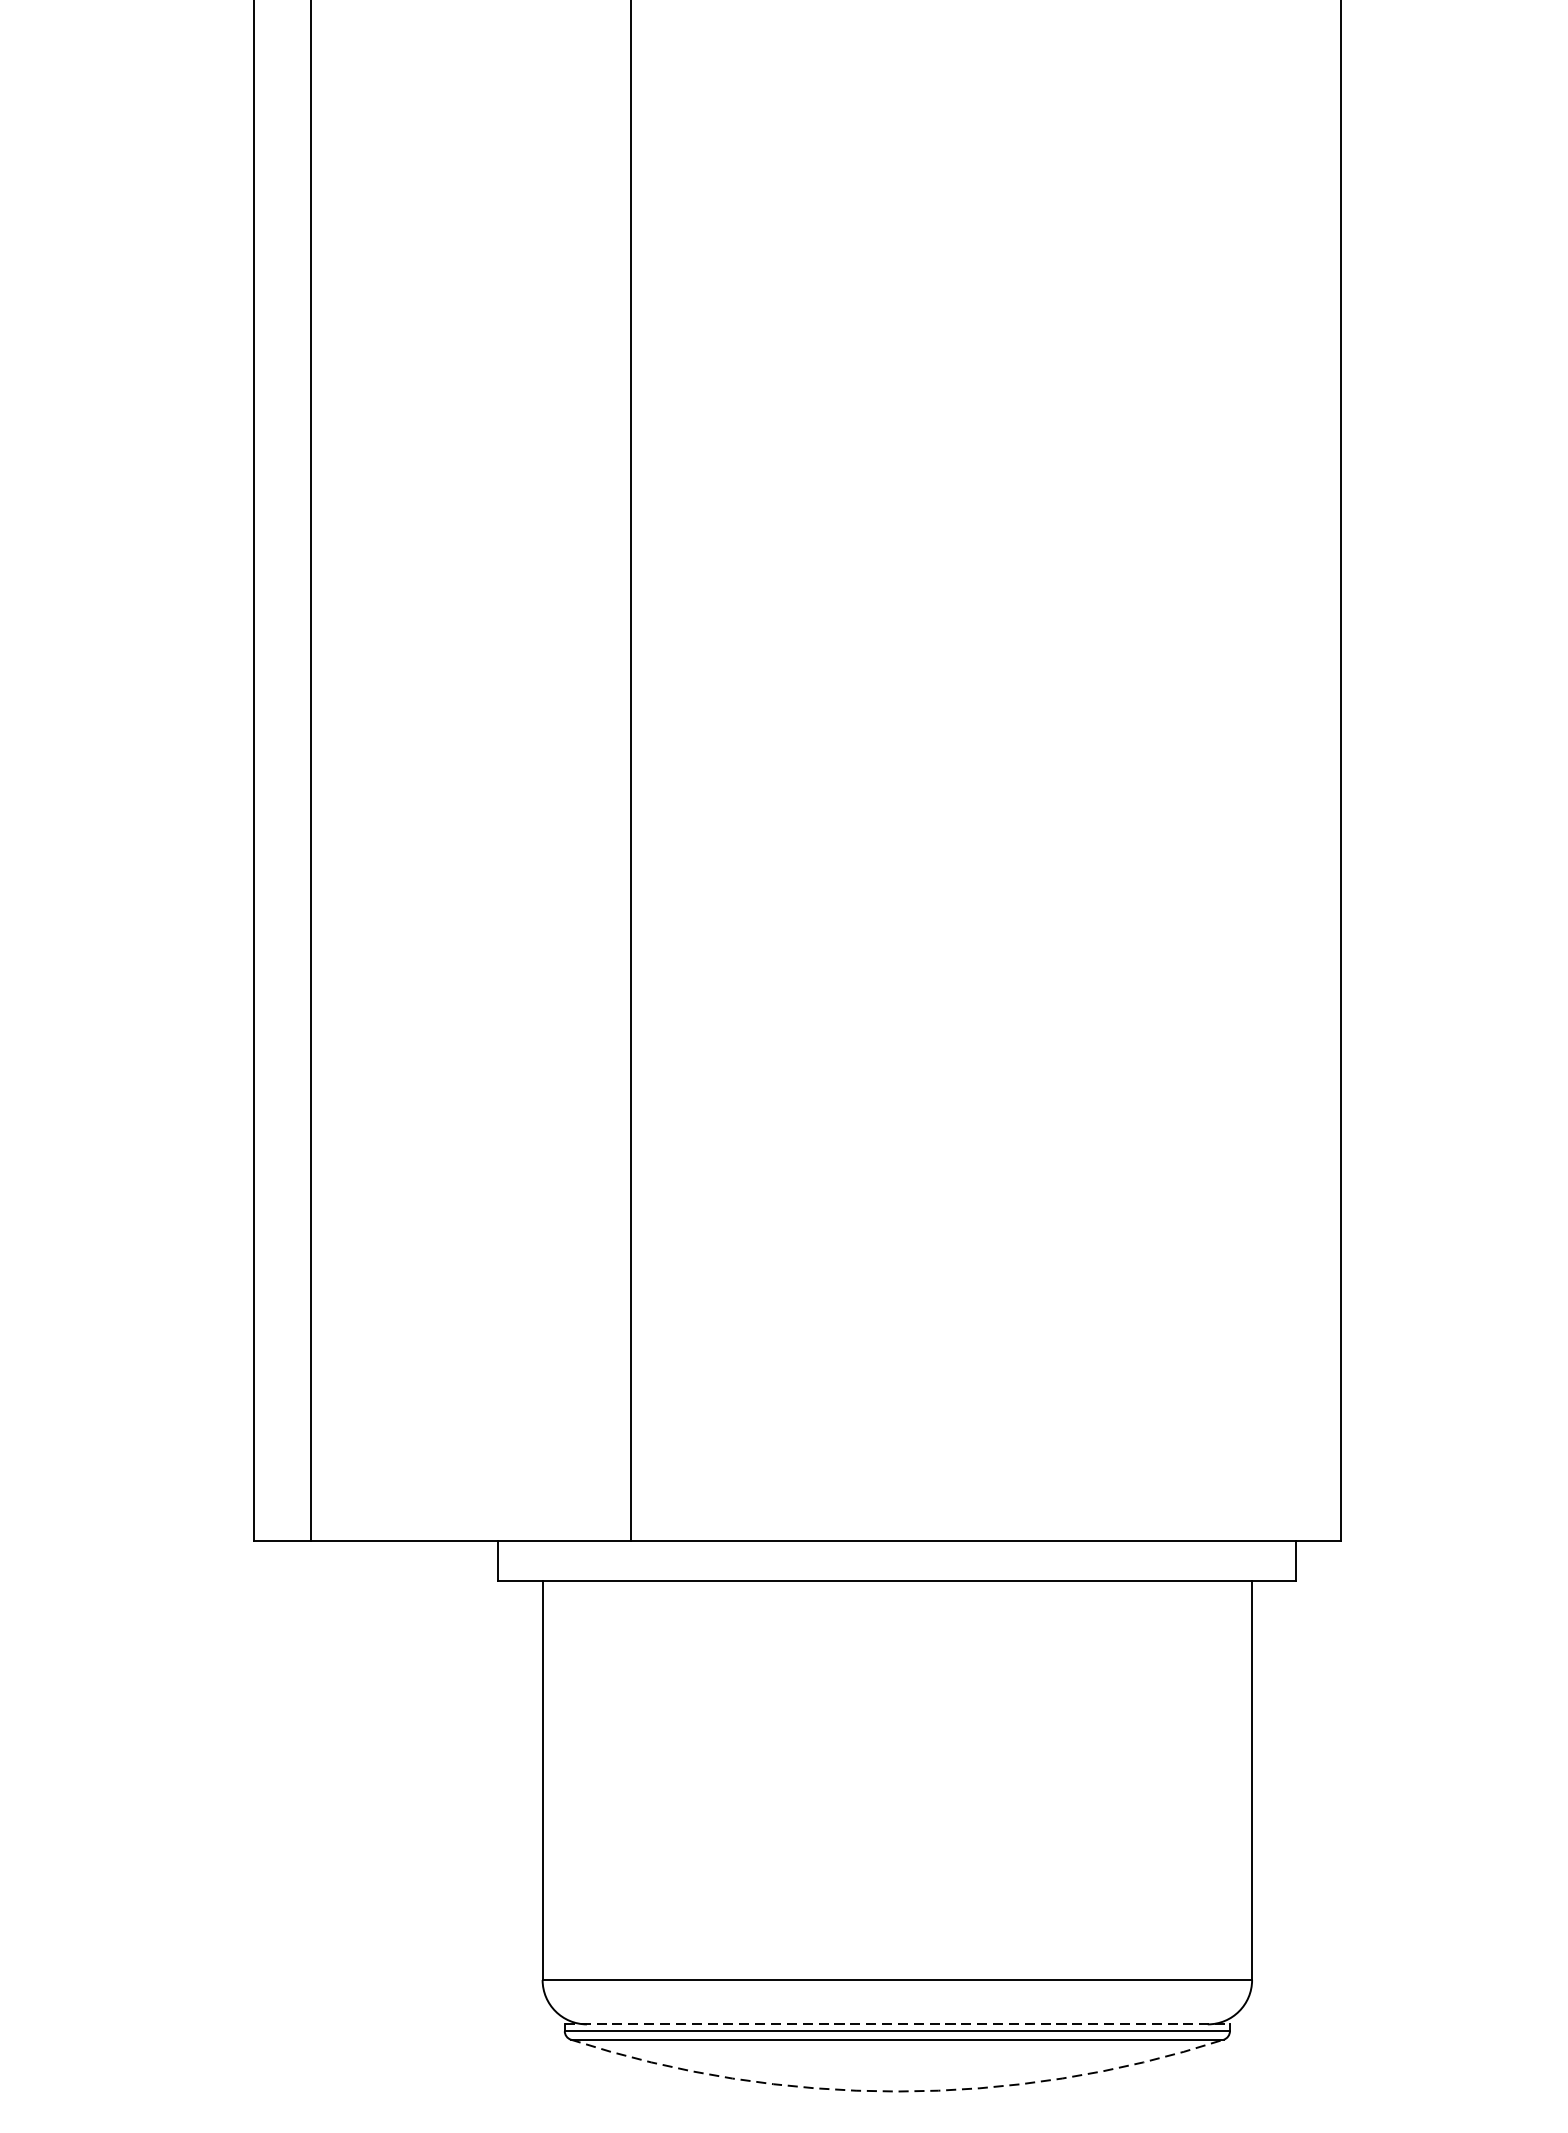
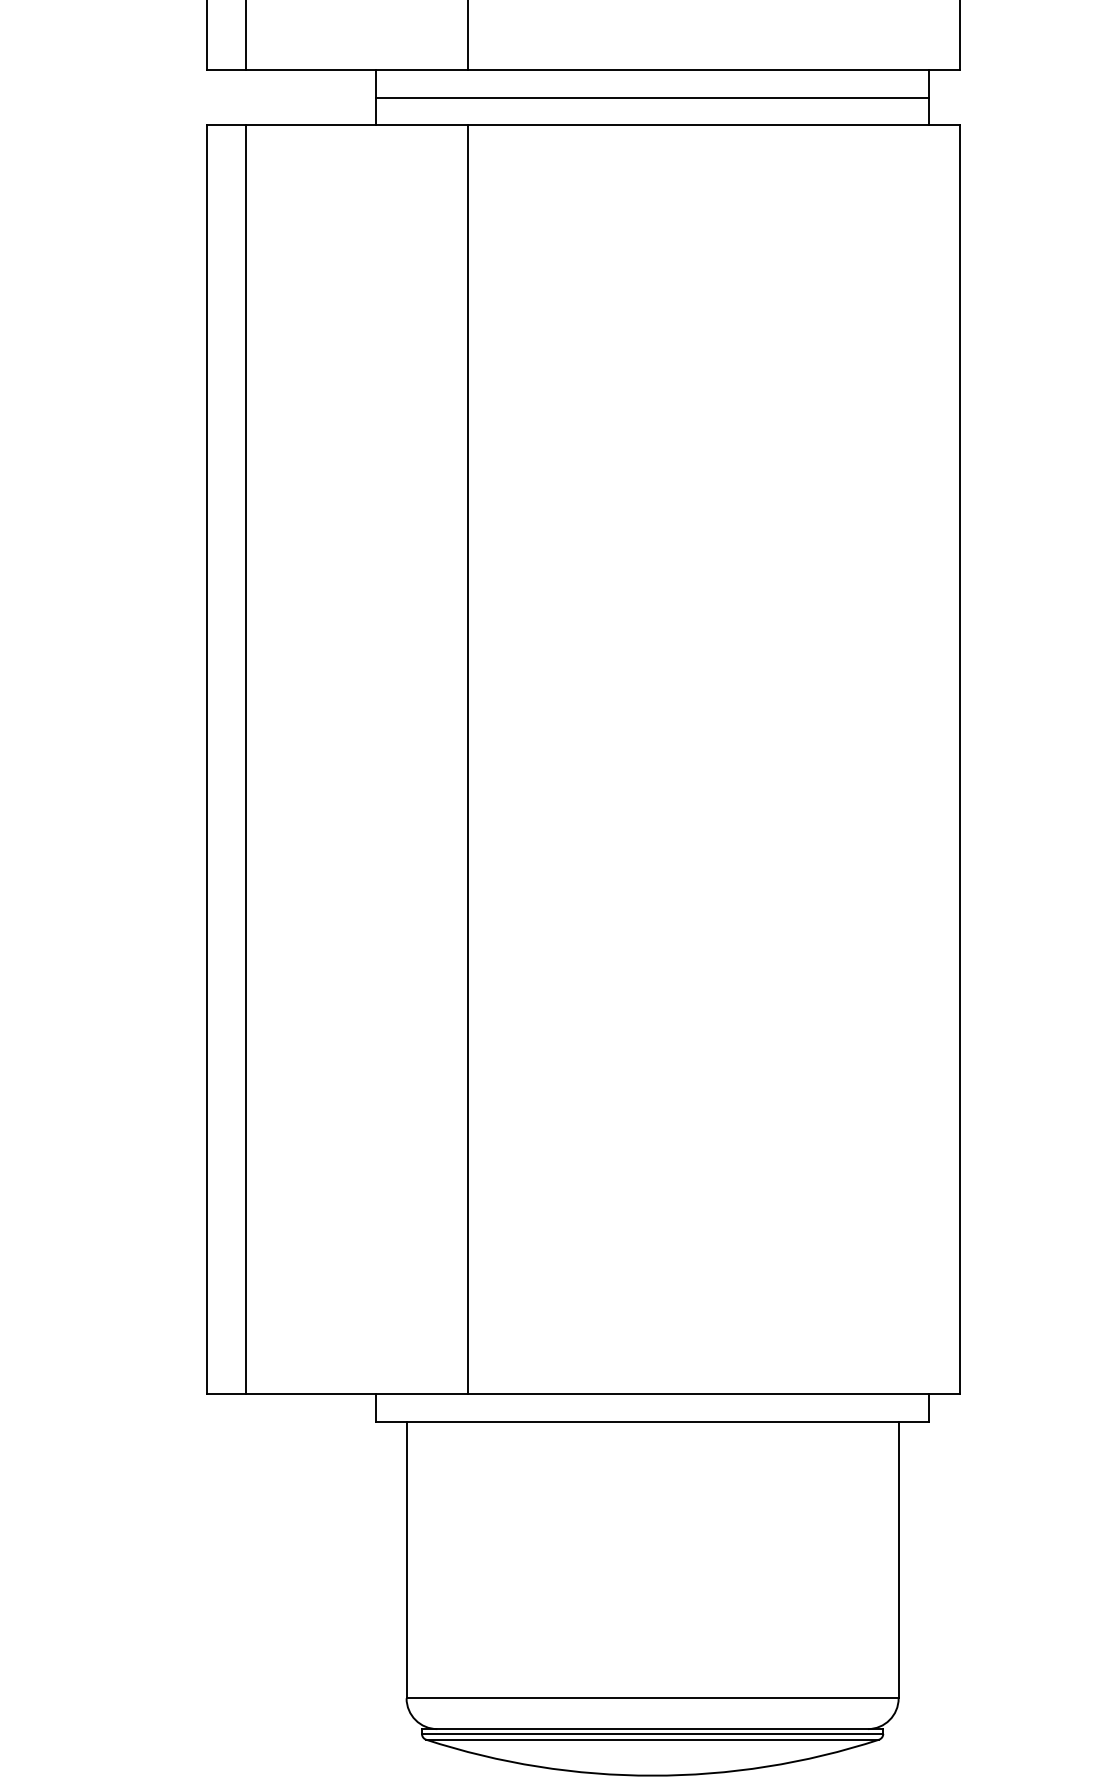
line: (897, 2024) -> (652, 1729), dashed -> solid
arc: (897, 2091) -> (652, 1775), dashed -> solid

